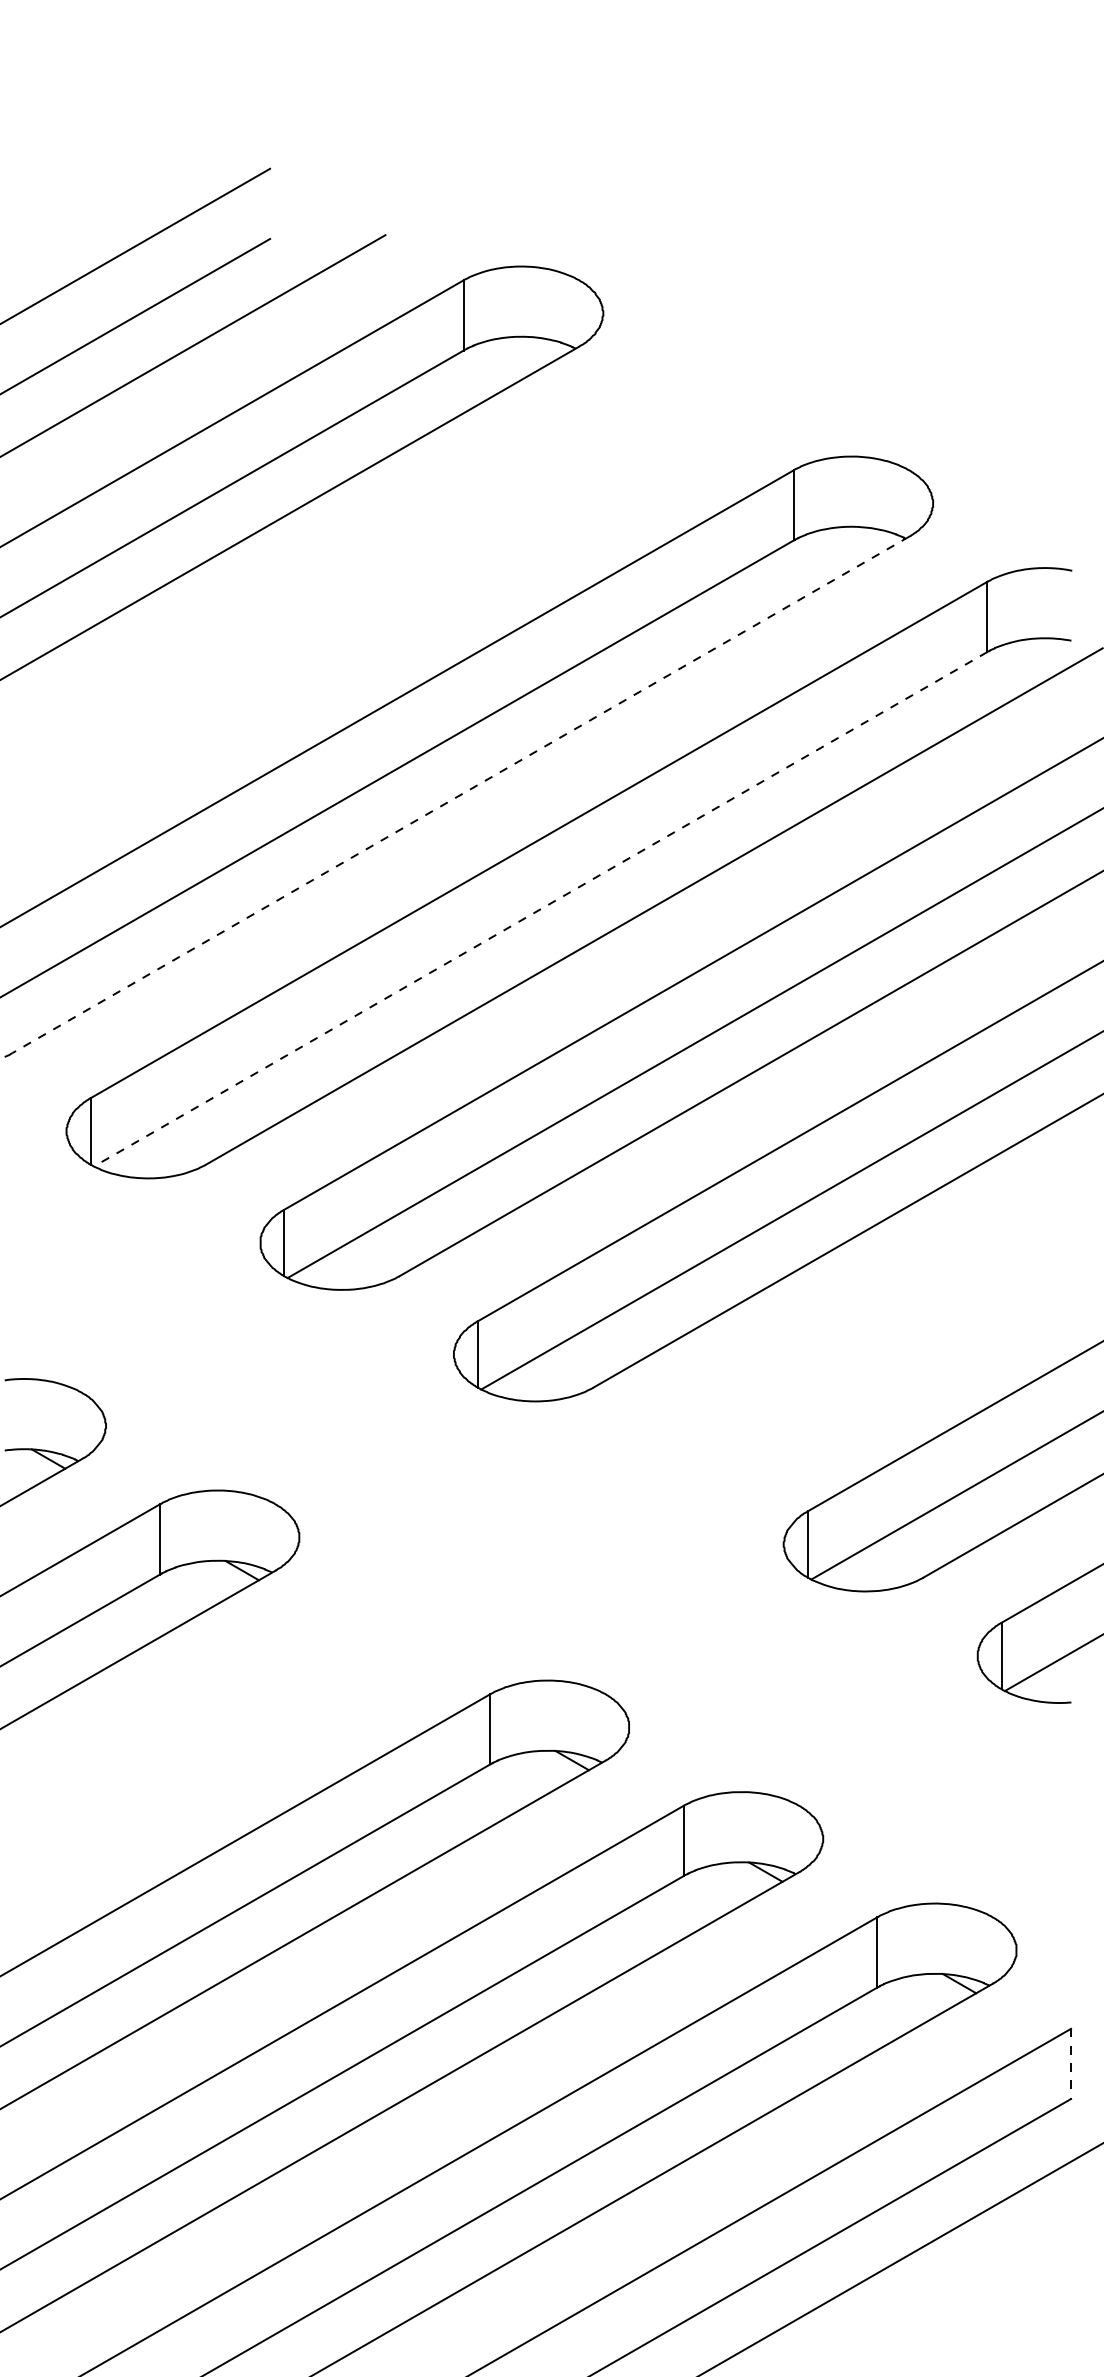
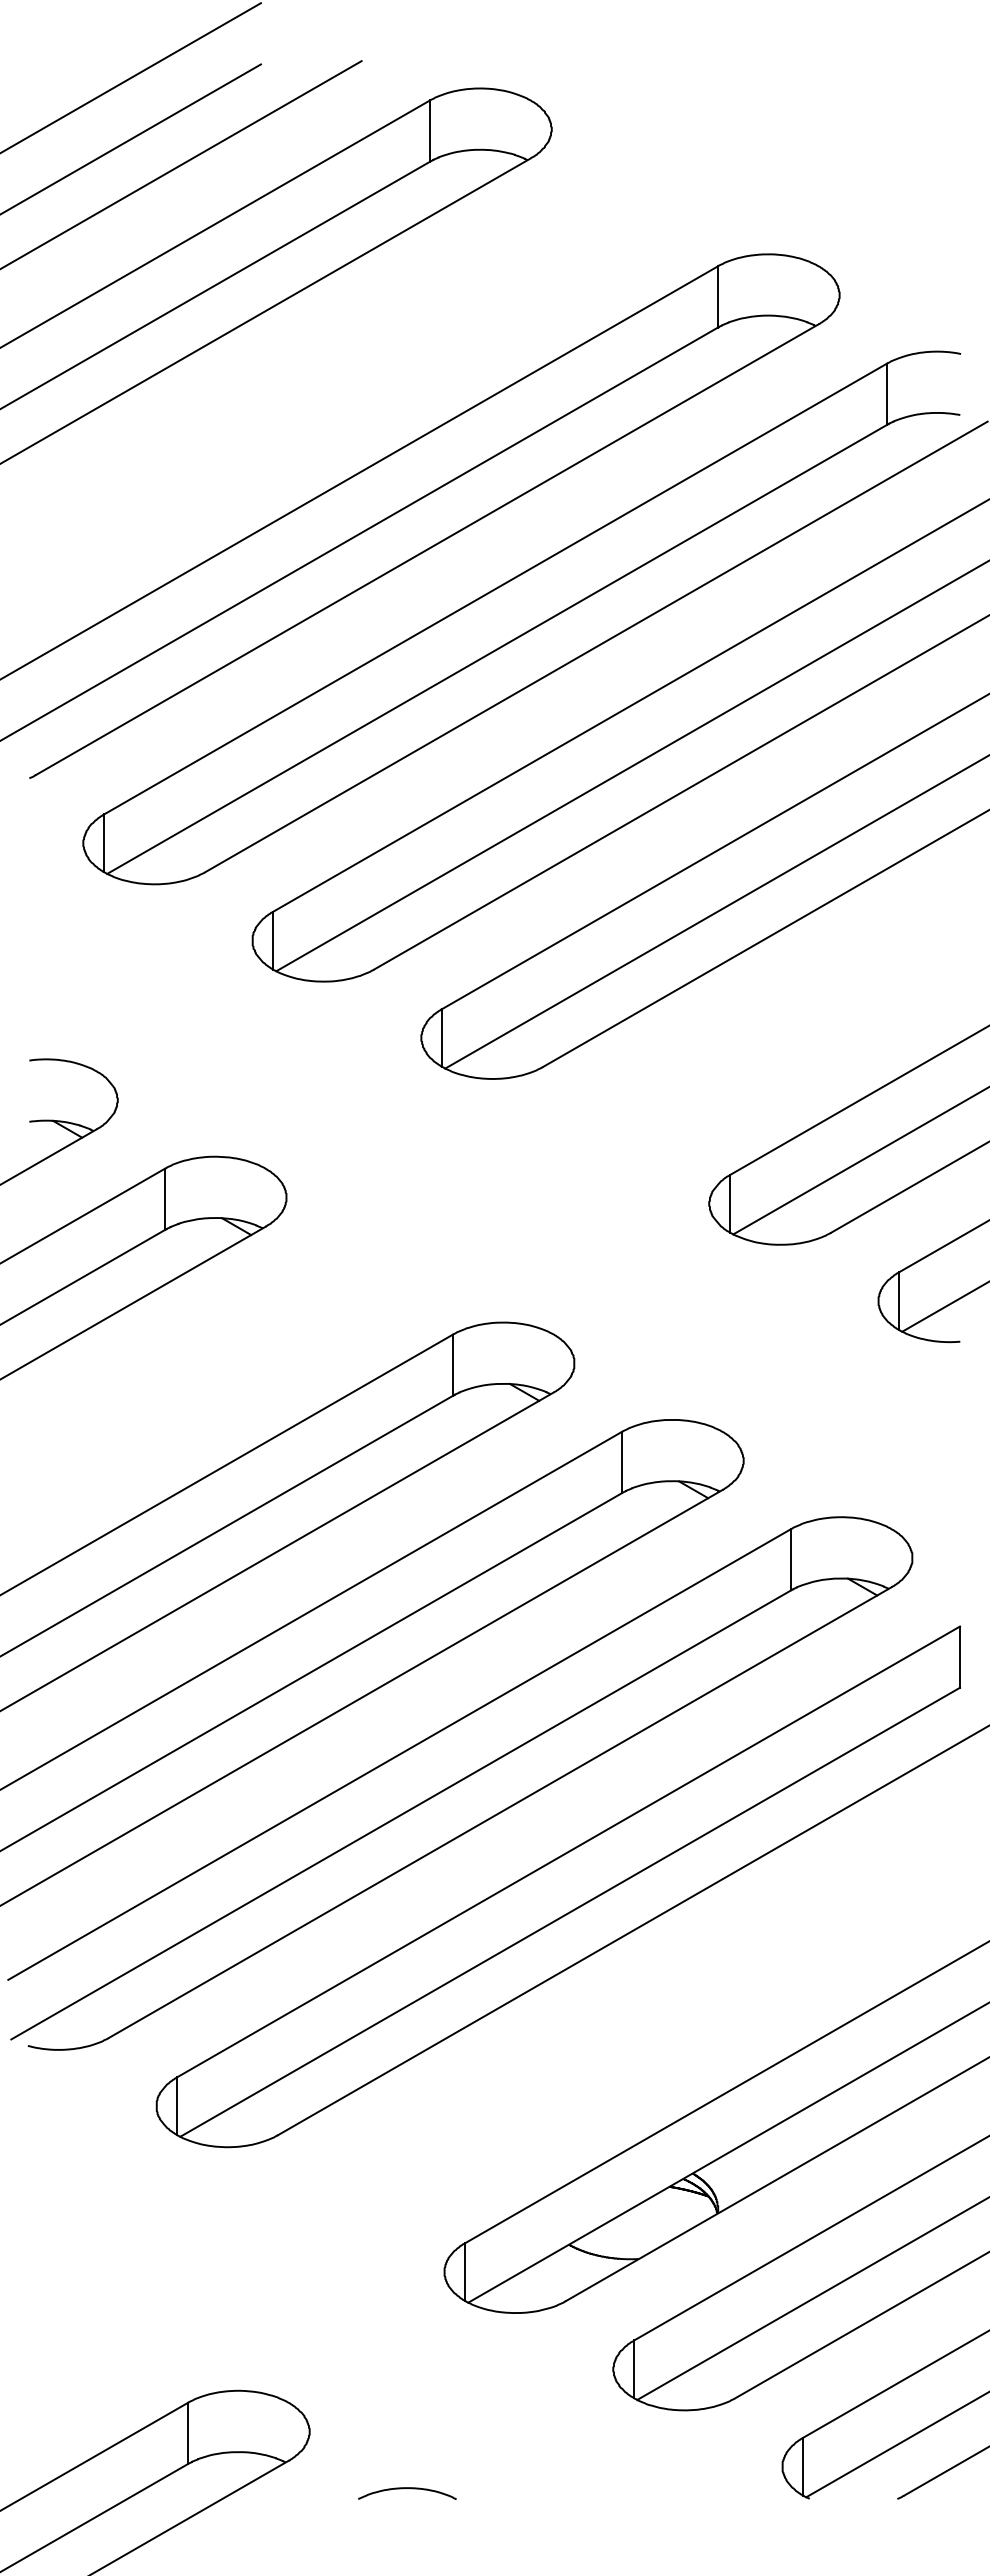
line: (460, 794) -> (427, 549), dashed -> solid
line: (541, 909) -> (497, 649), dashed -> solid
line: (1071, 2064) -> (960, 1657), dashed -> solid

